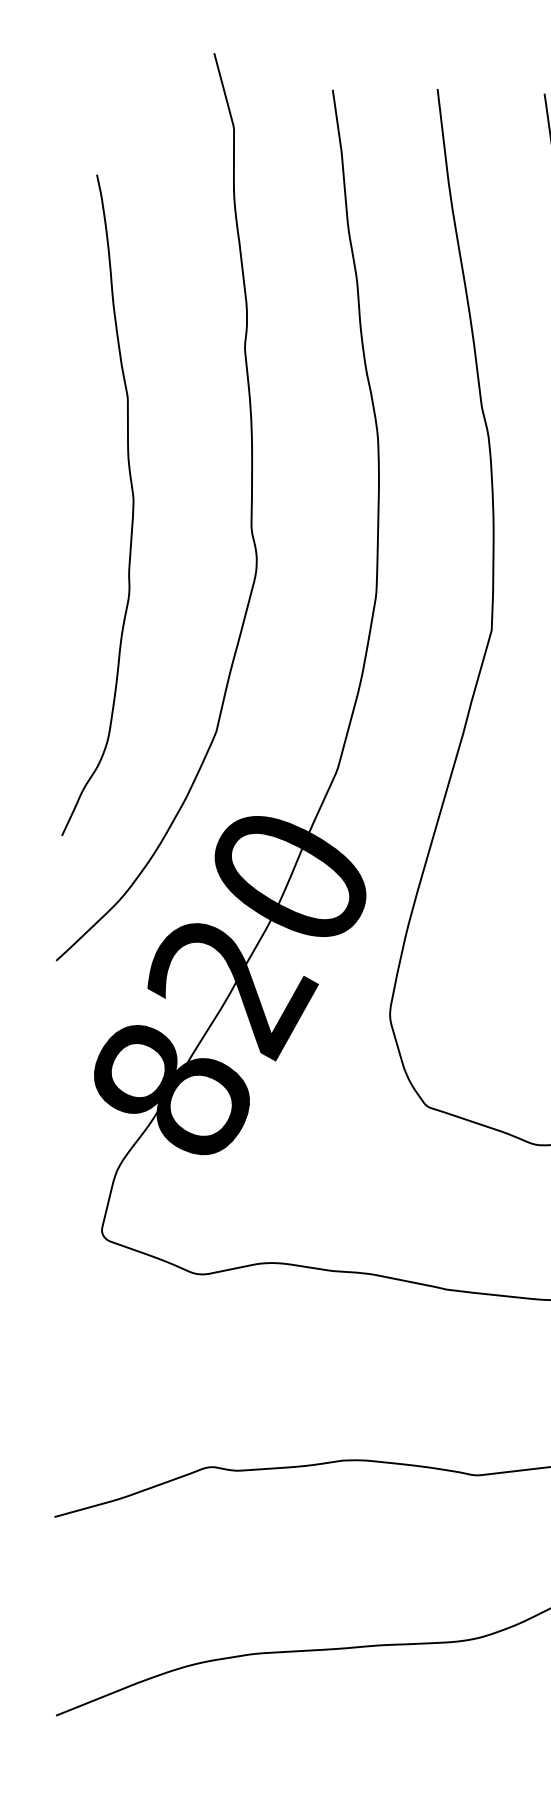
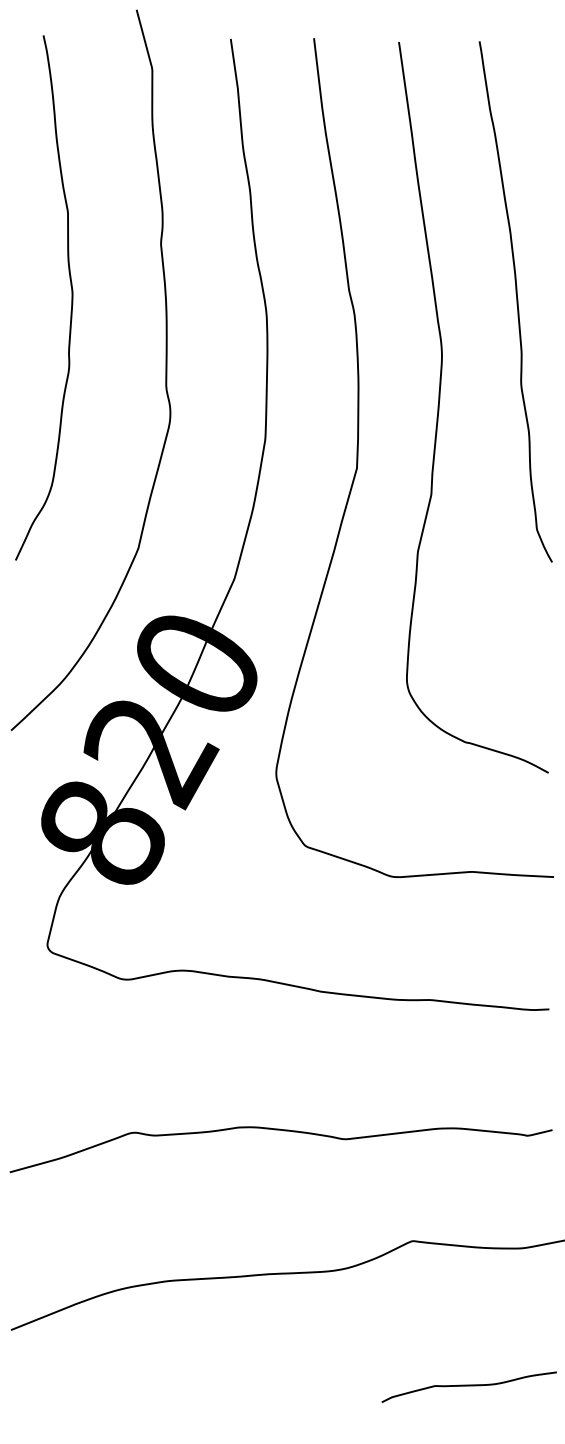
curve: (132, 504) -> (71, 297), moved

